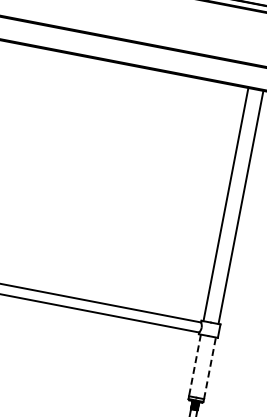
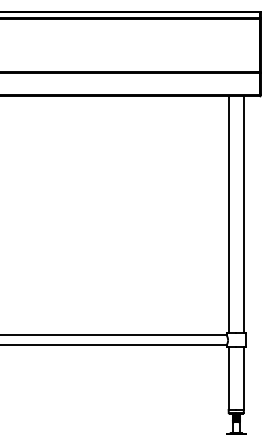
line: (194, 366) -> (228, 379), dashed -> solid
line: (209, 368) -> (243, 378), dashed -> solid

